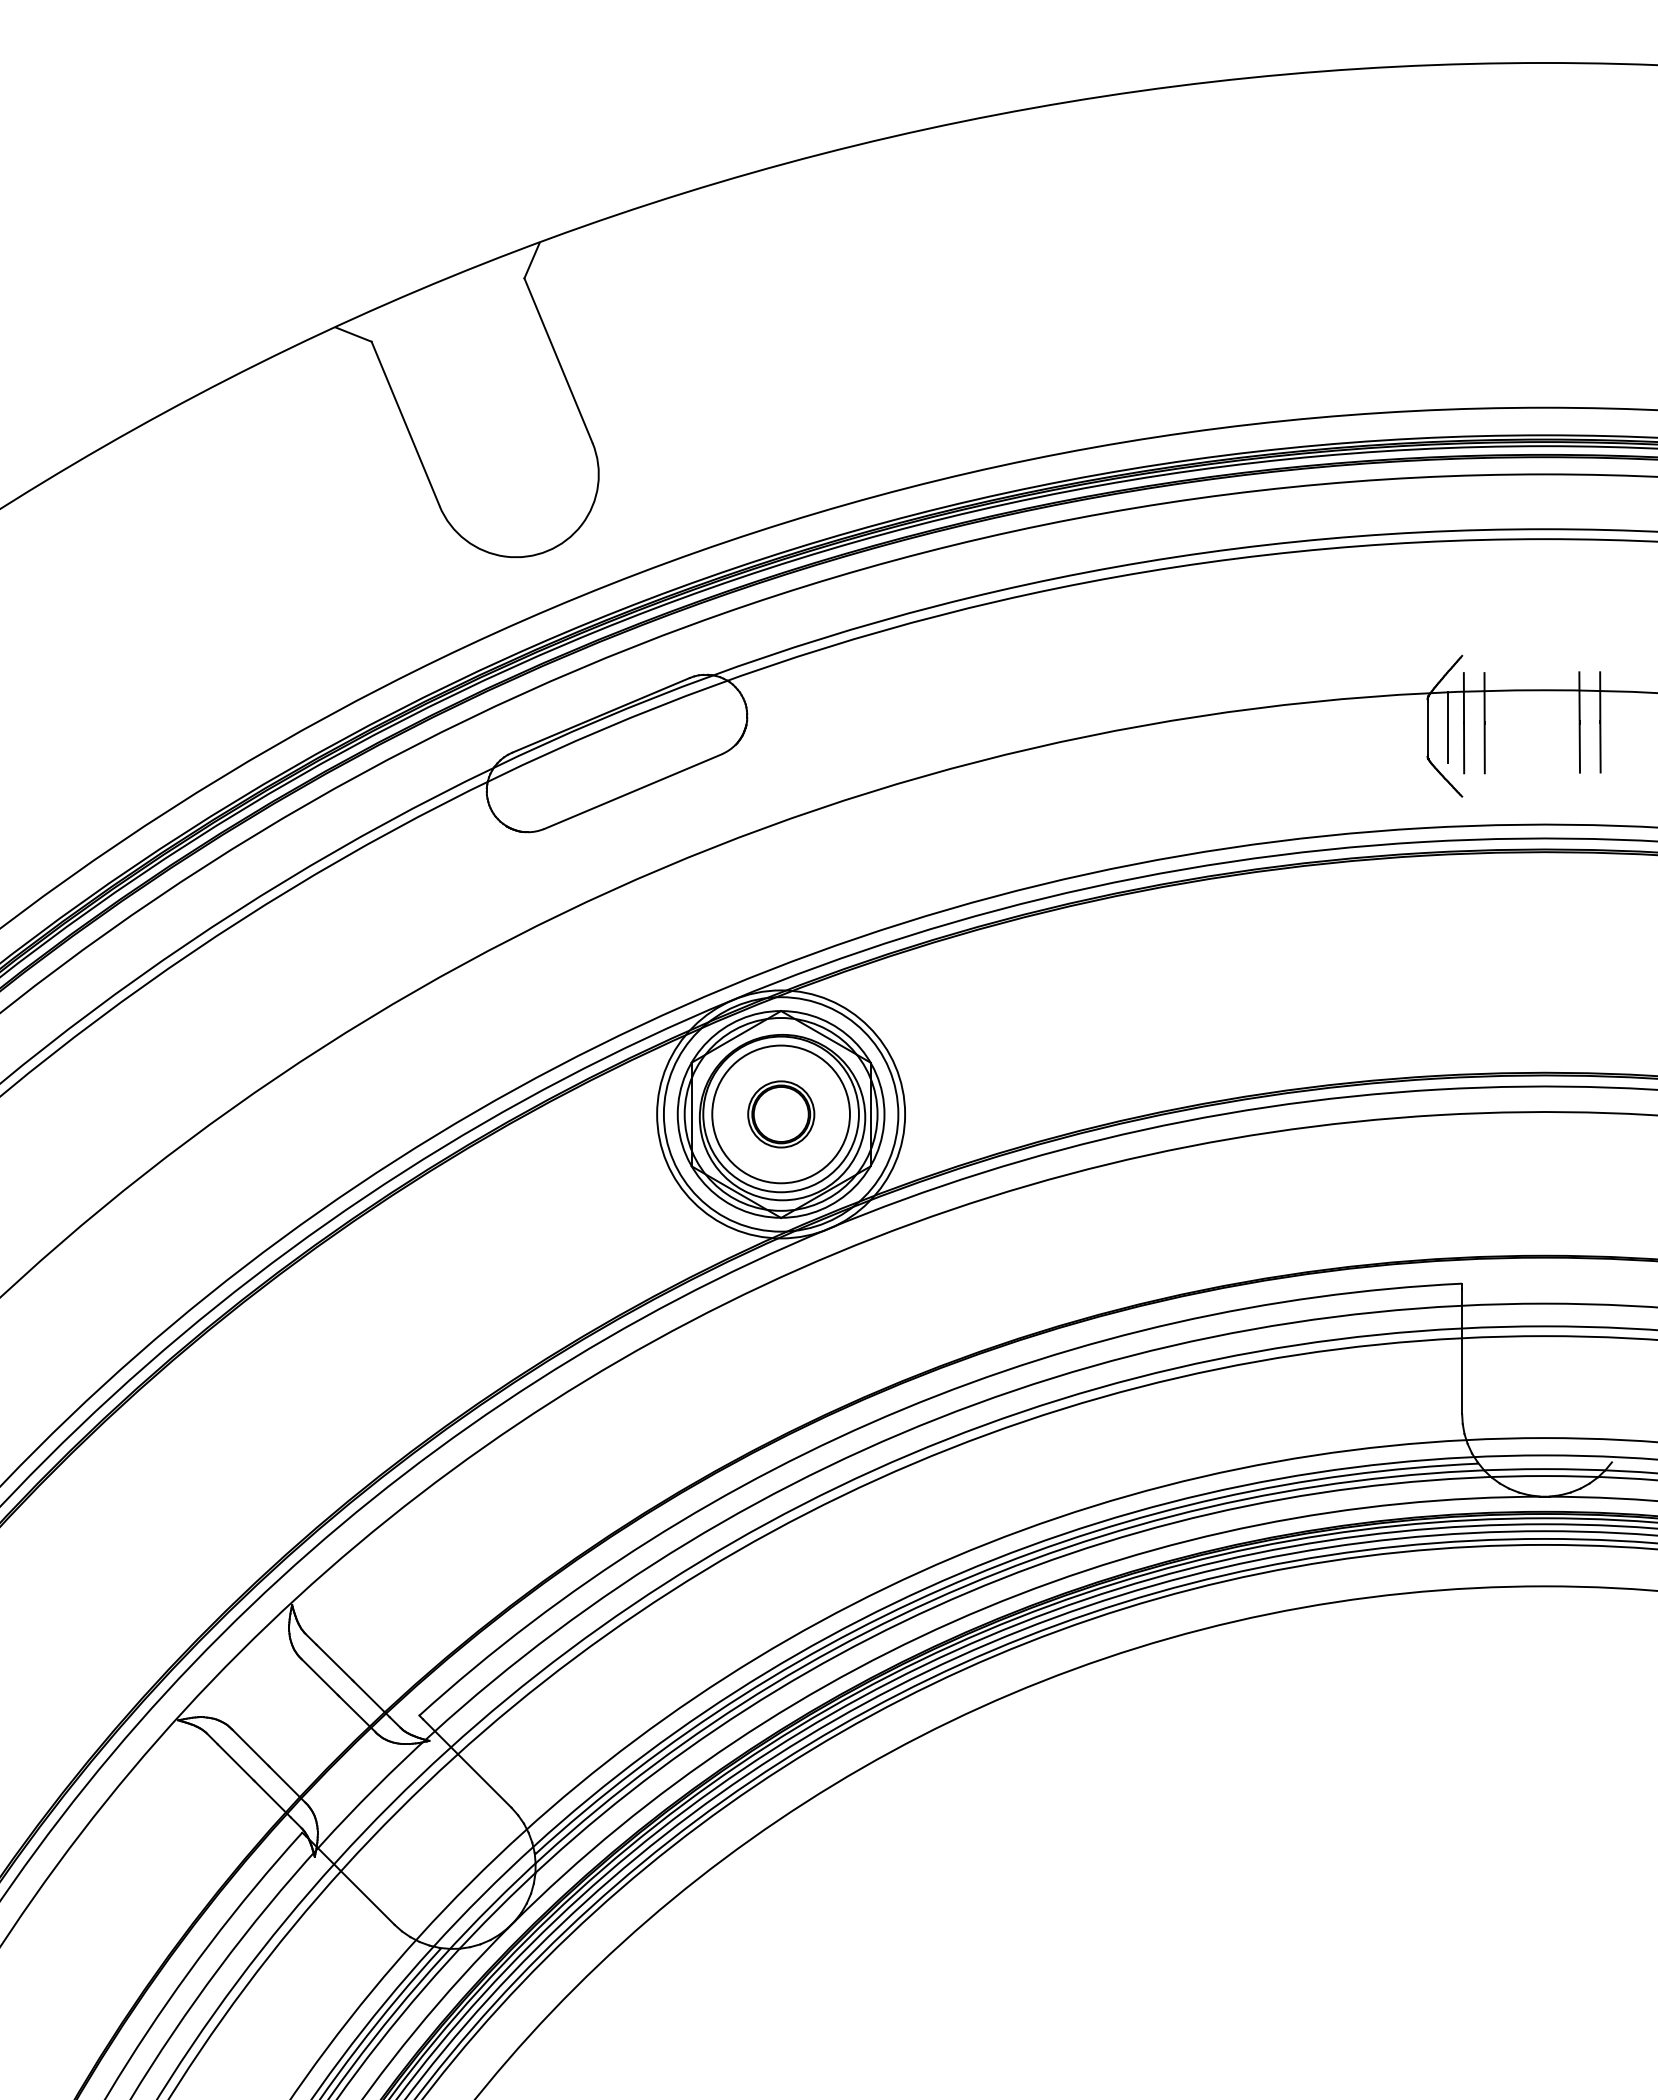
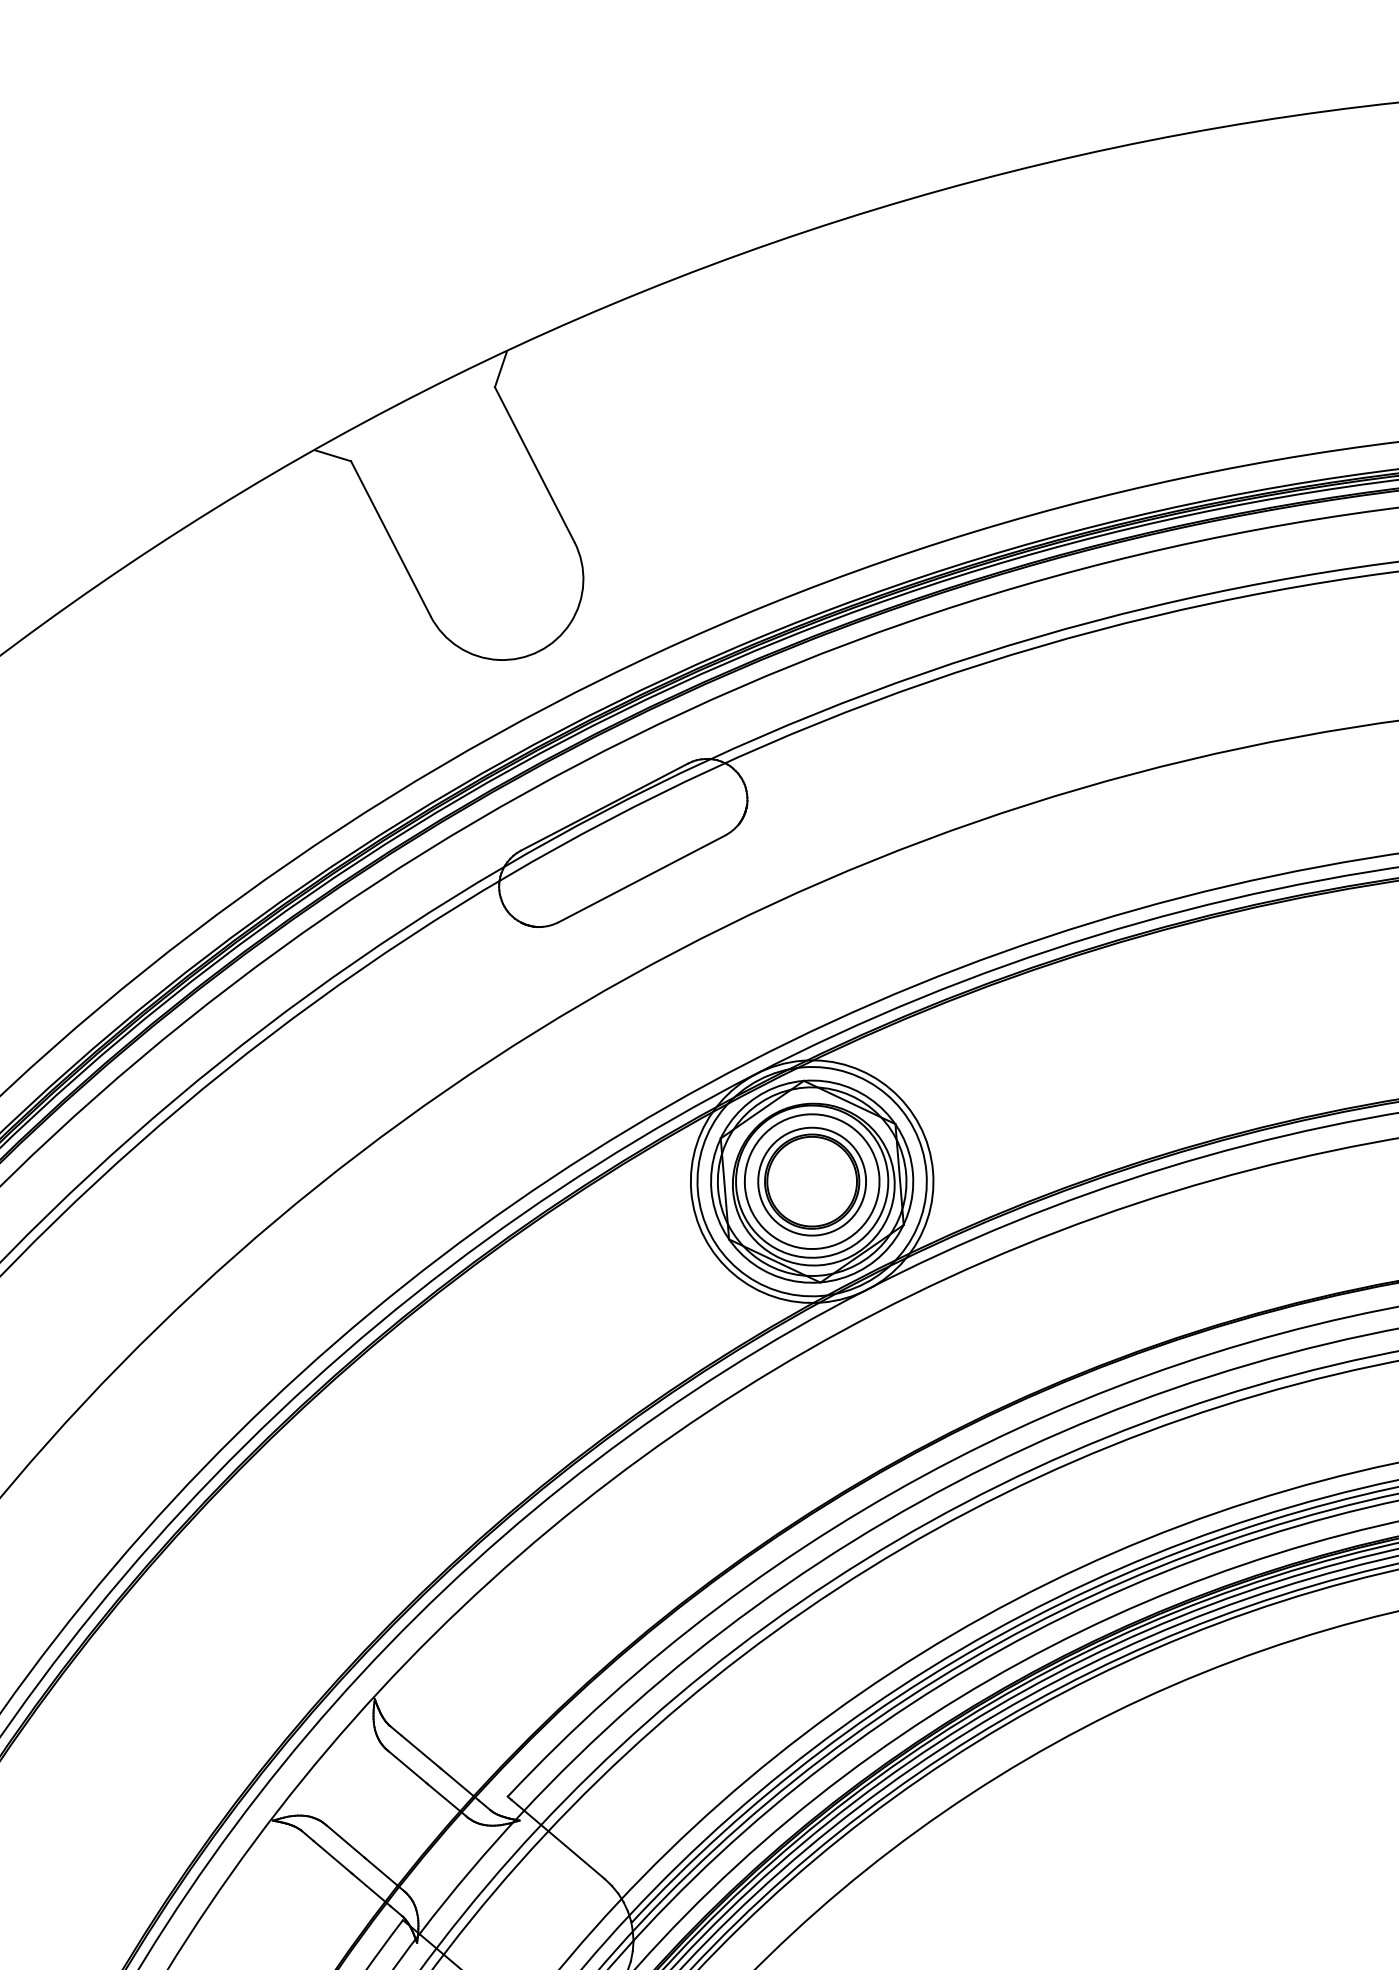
part: (781, 1114) -> (812, 1181), size x1.67

